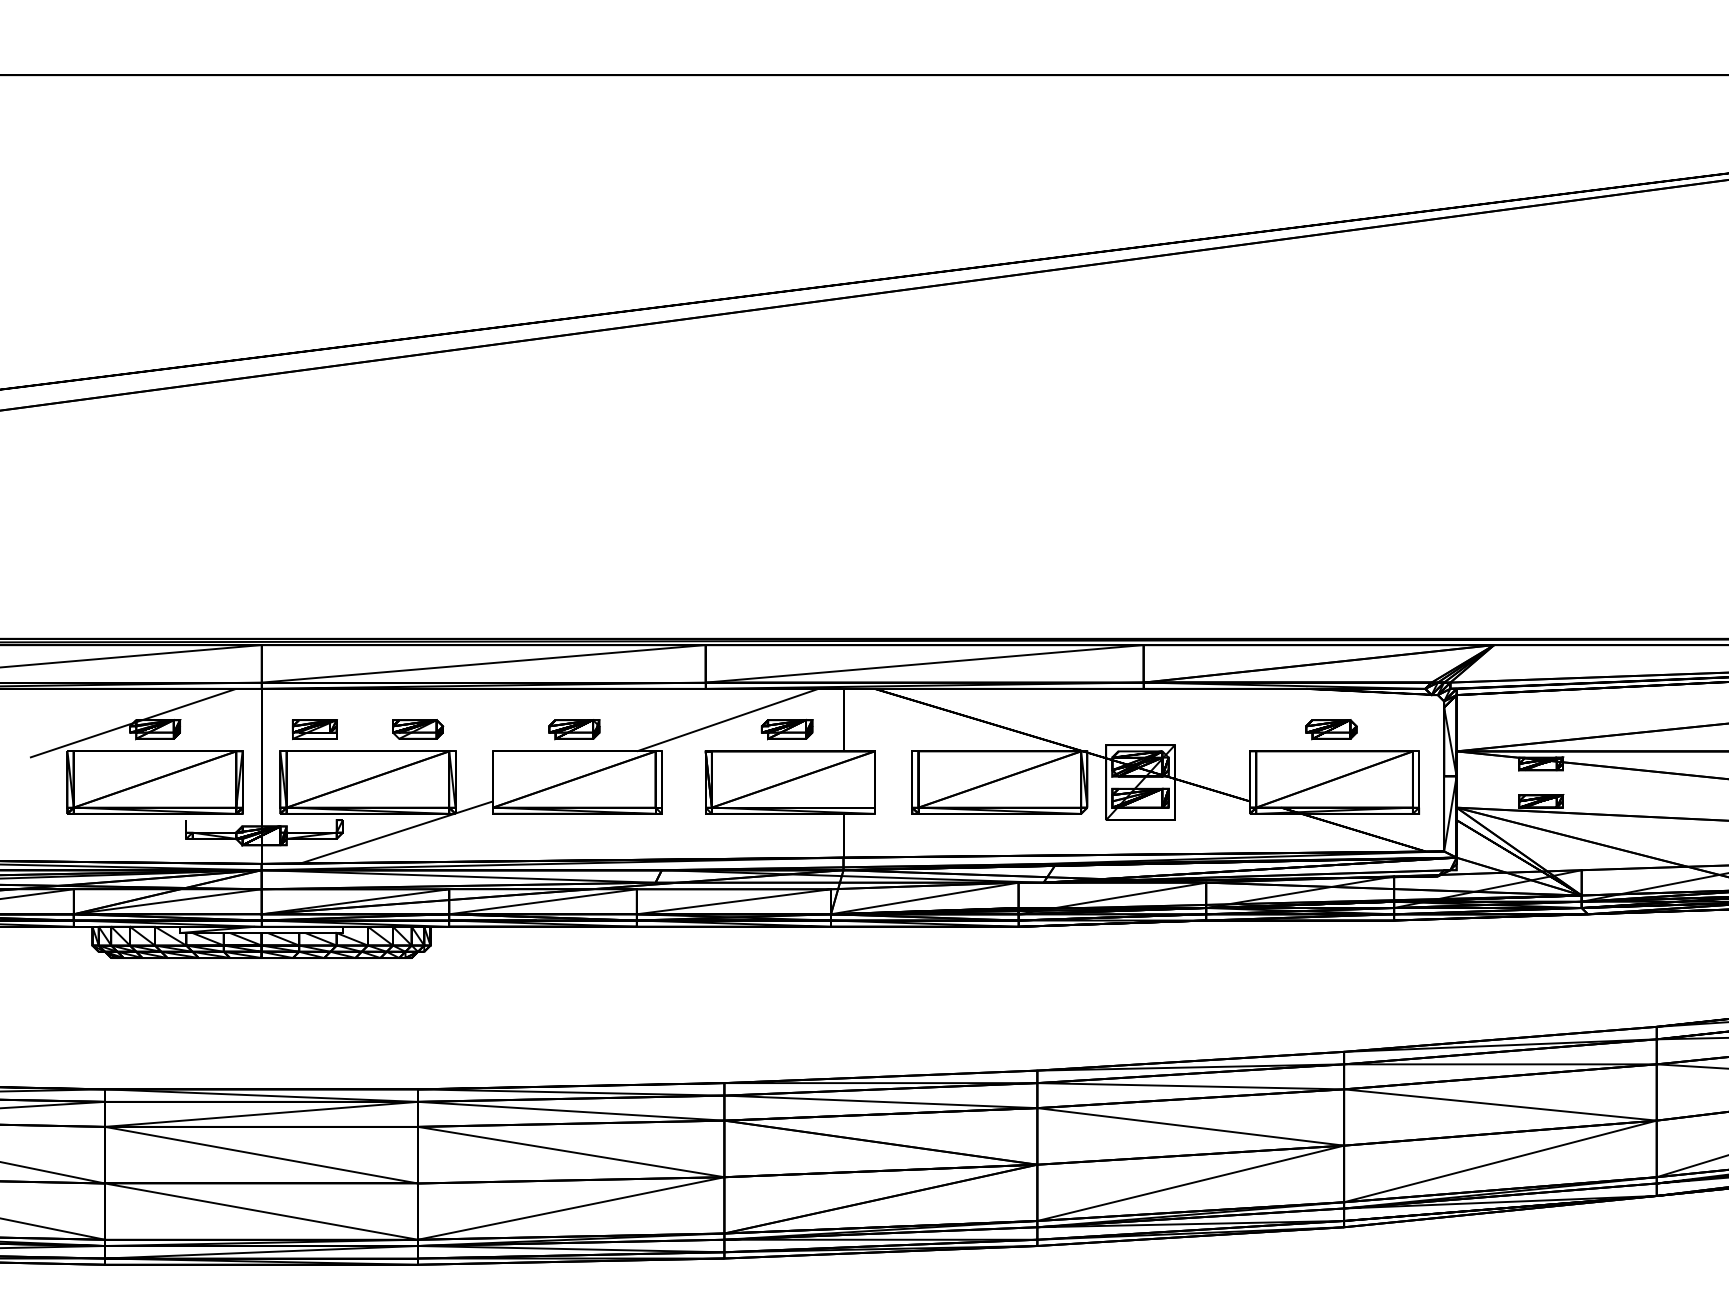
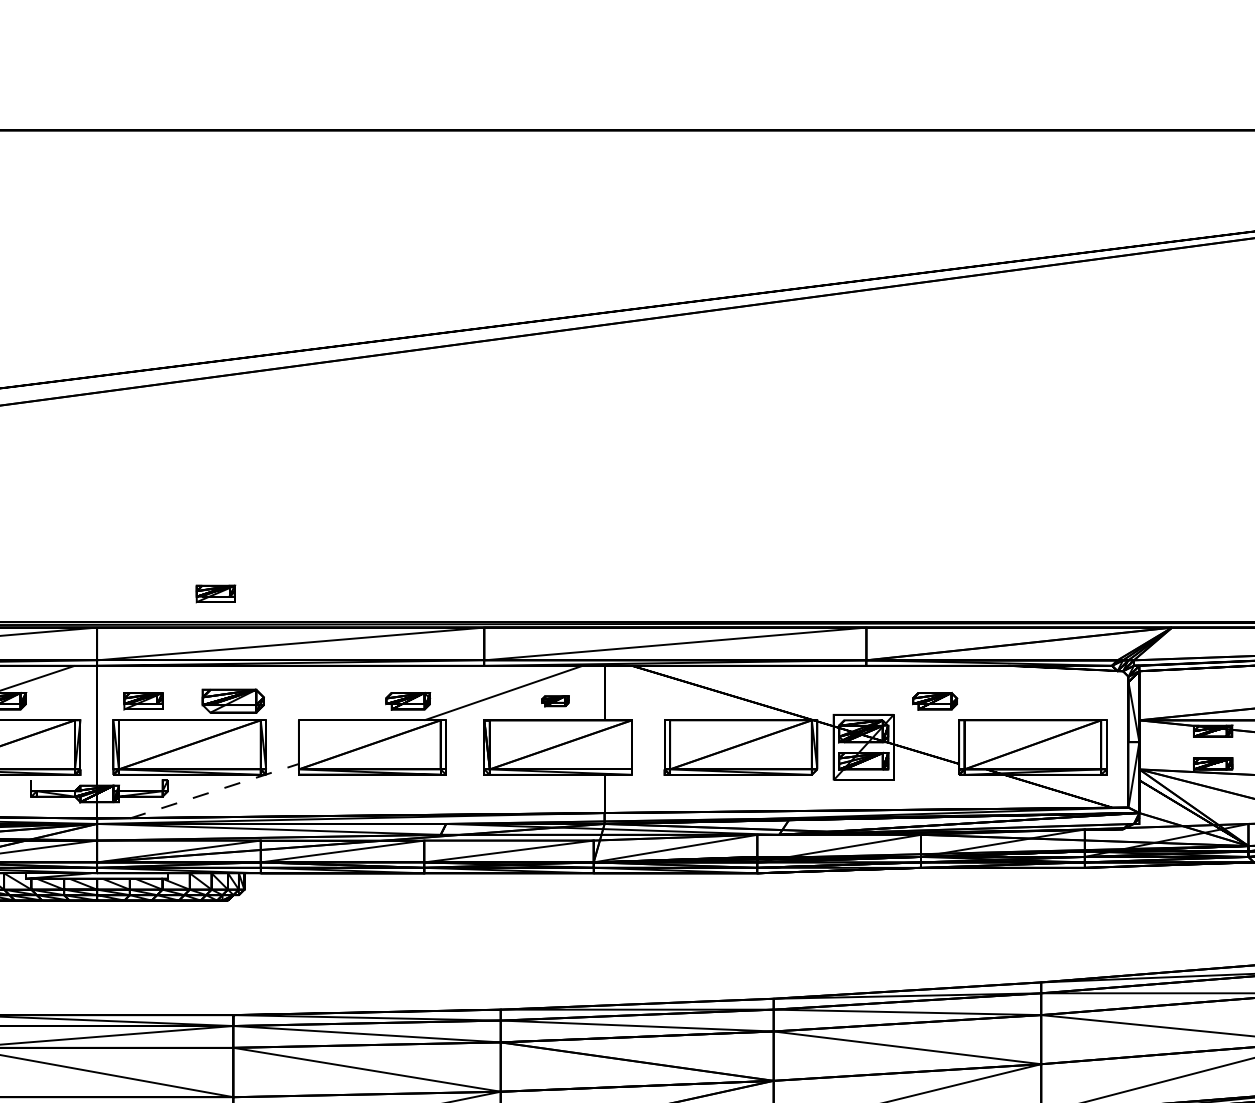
part: (397, 606) -> (215, 593), added
part: (418, 729) -> (233, 701), size x1.4
part: (574, 729) -> (408, 701), moved
part: (786, 729) -> (554, 701), size x0.6
part: (1331, 729) -> (935, 701), moved
line: (396, 832) -> (214, 791), solid -> dashed

